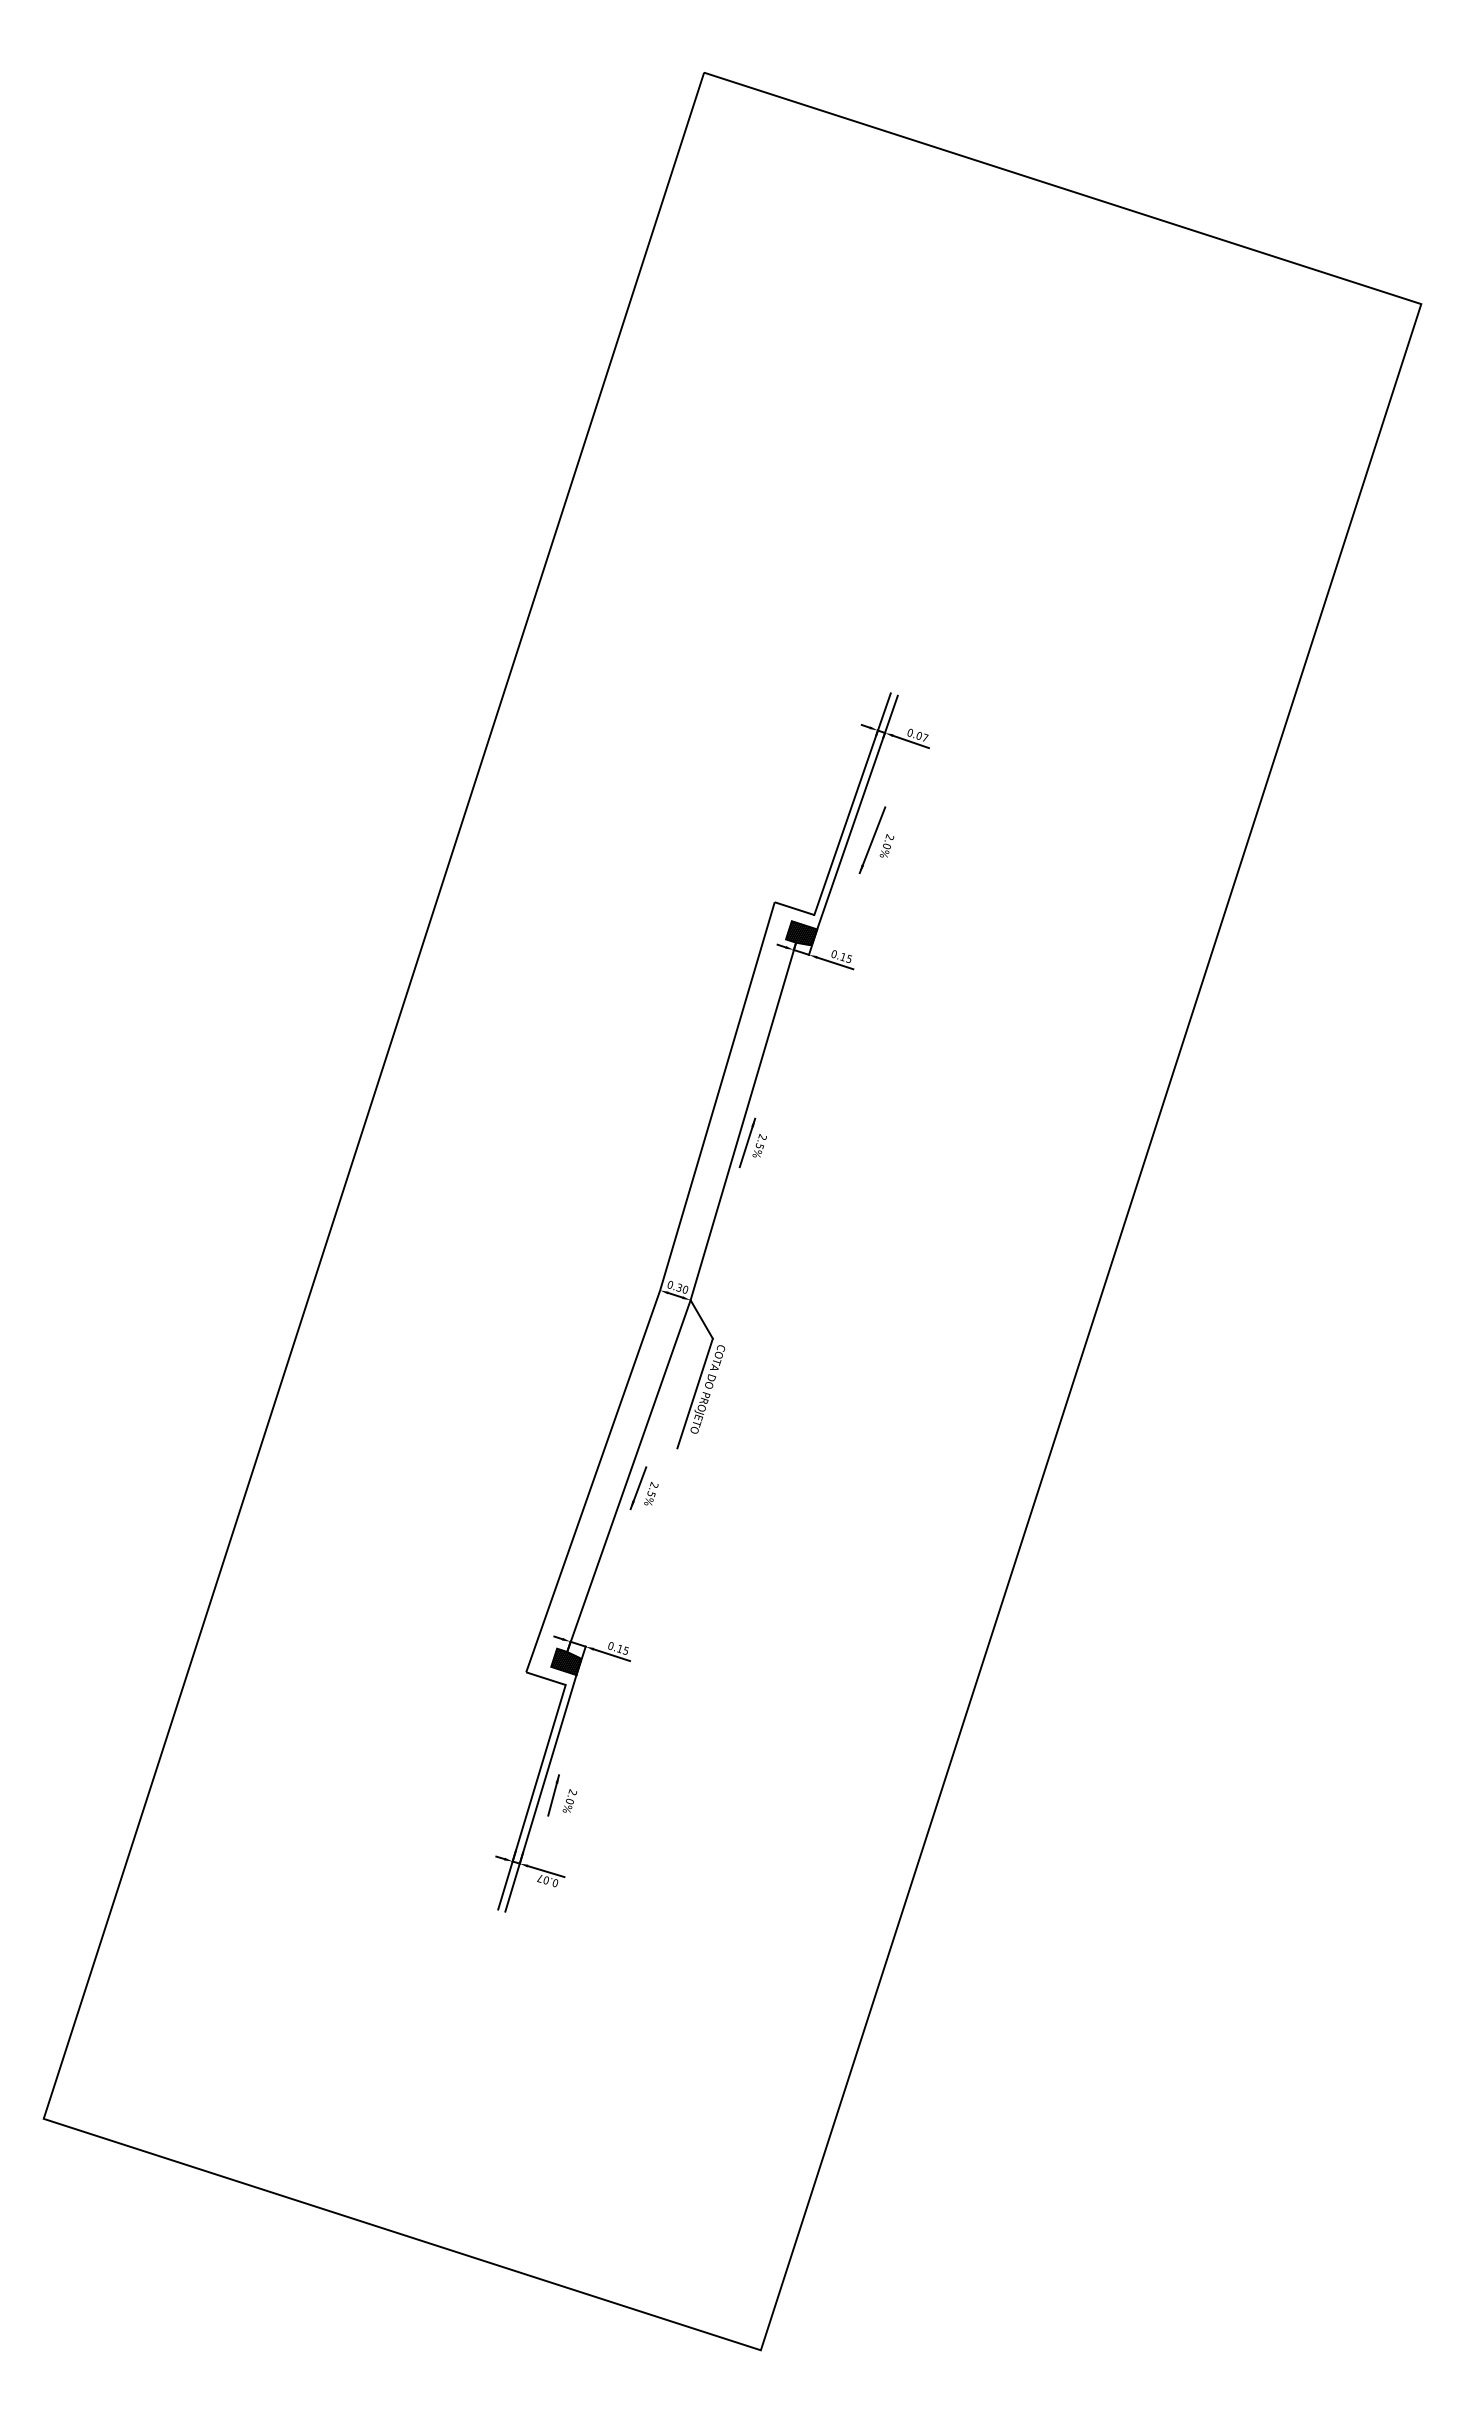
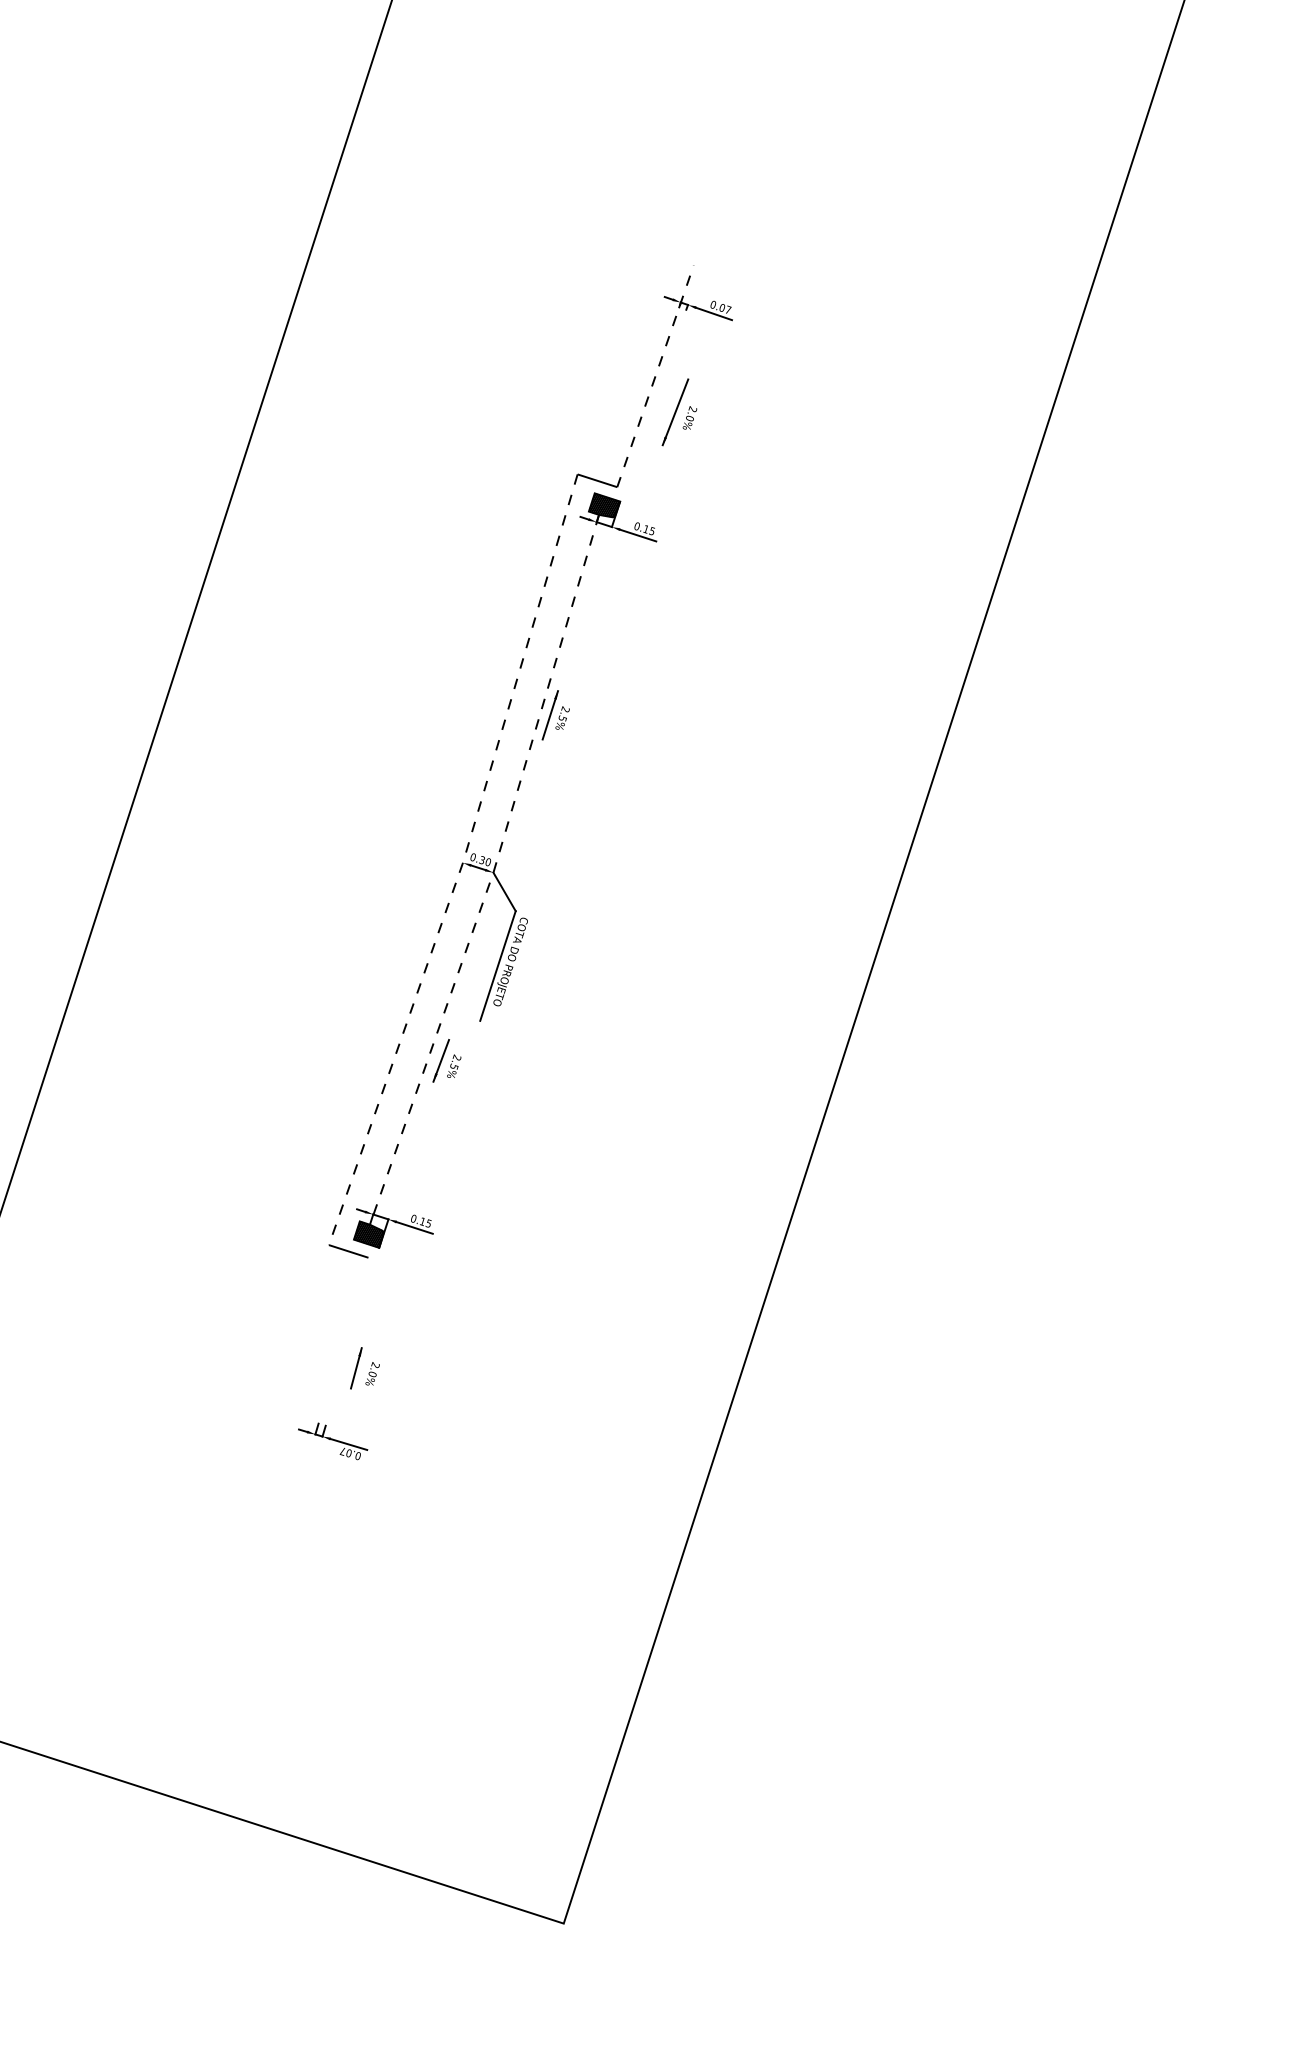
line: (852, 803) -> (655, 375), solid -> dashed
line: (857, 812) -> (660, 384), removed
line: (660, 1290) -> (463, 862), solid -> dashed
line: (690, 1300) -> (493, 872), solid -> dashed
line: (540, 1793) -> (343, 1366), removed
line: (531, 1797) -> (334, 1370), removed

